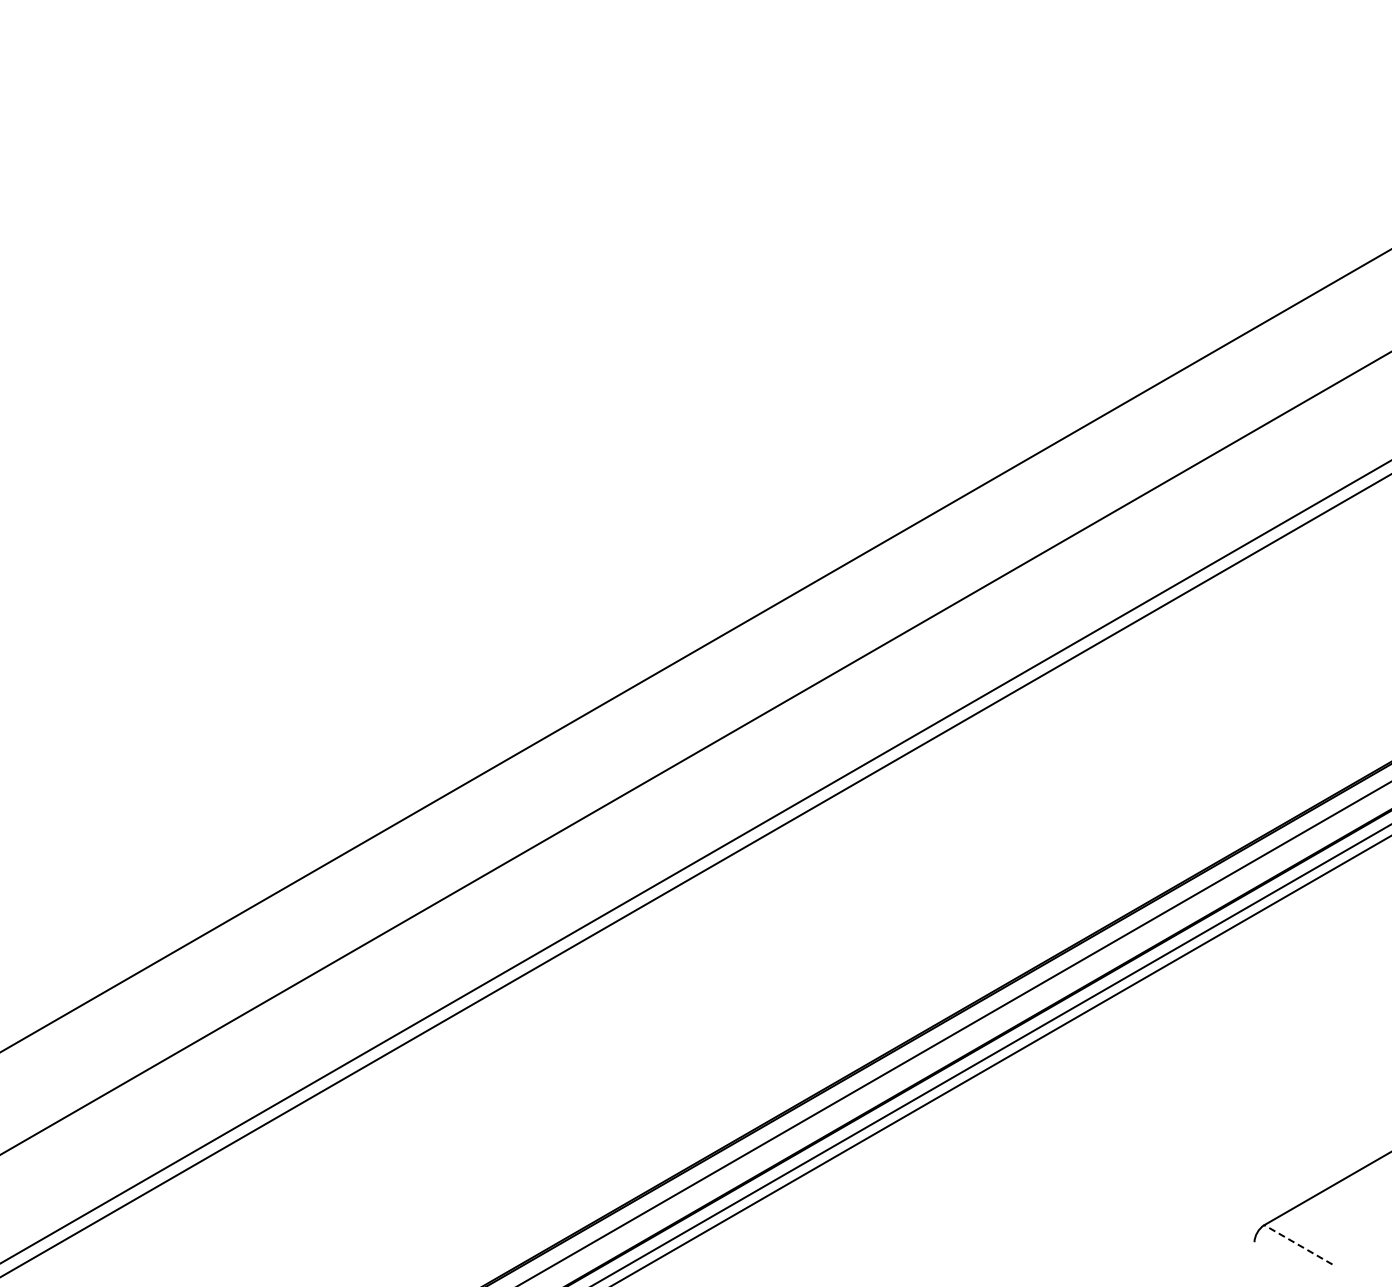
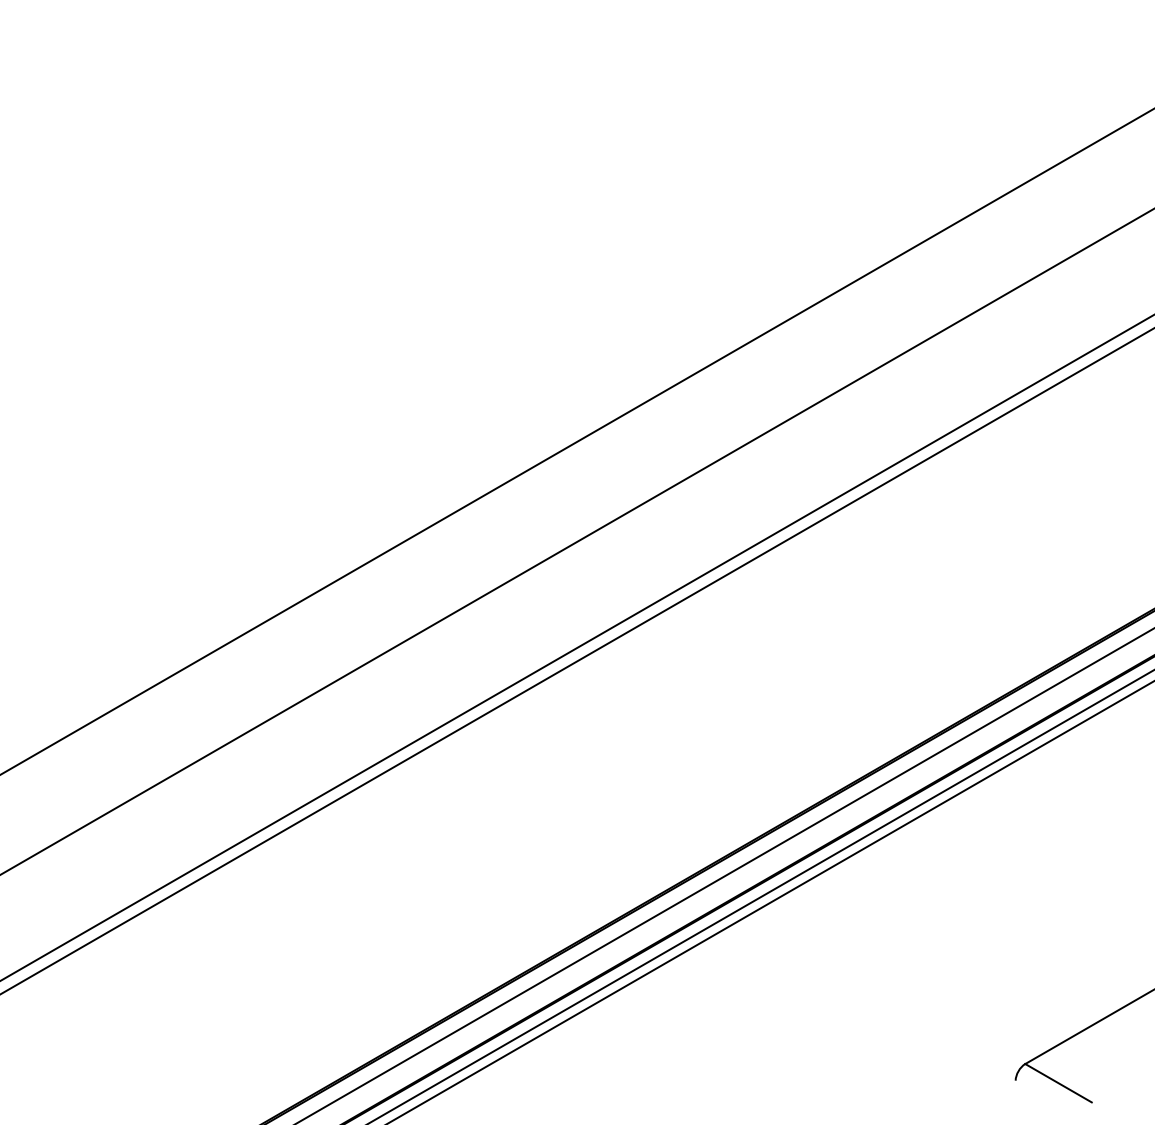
line: (1297, 1244) -> (1057, 1082), dashed -> solid

